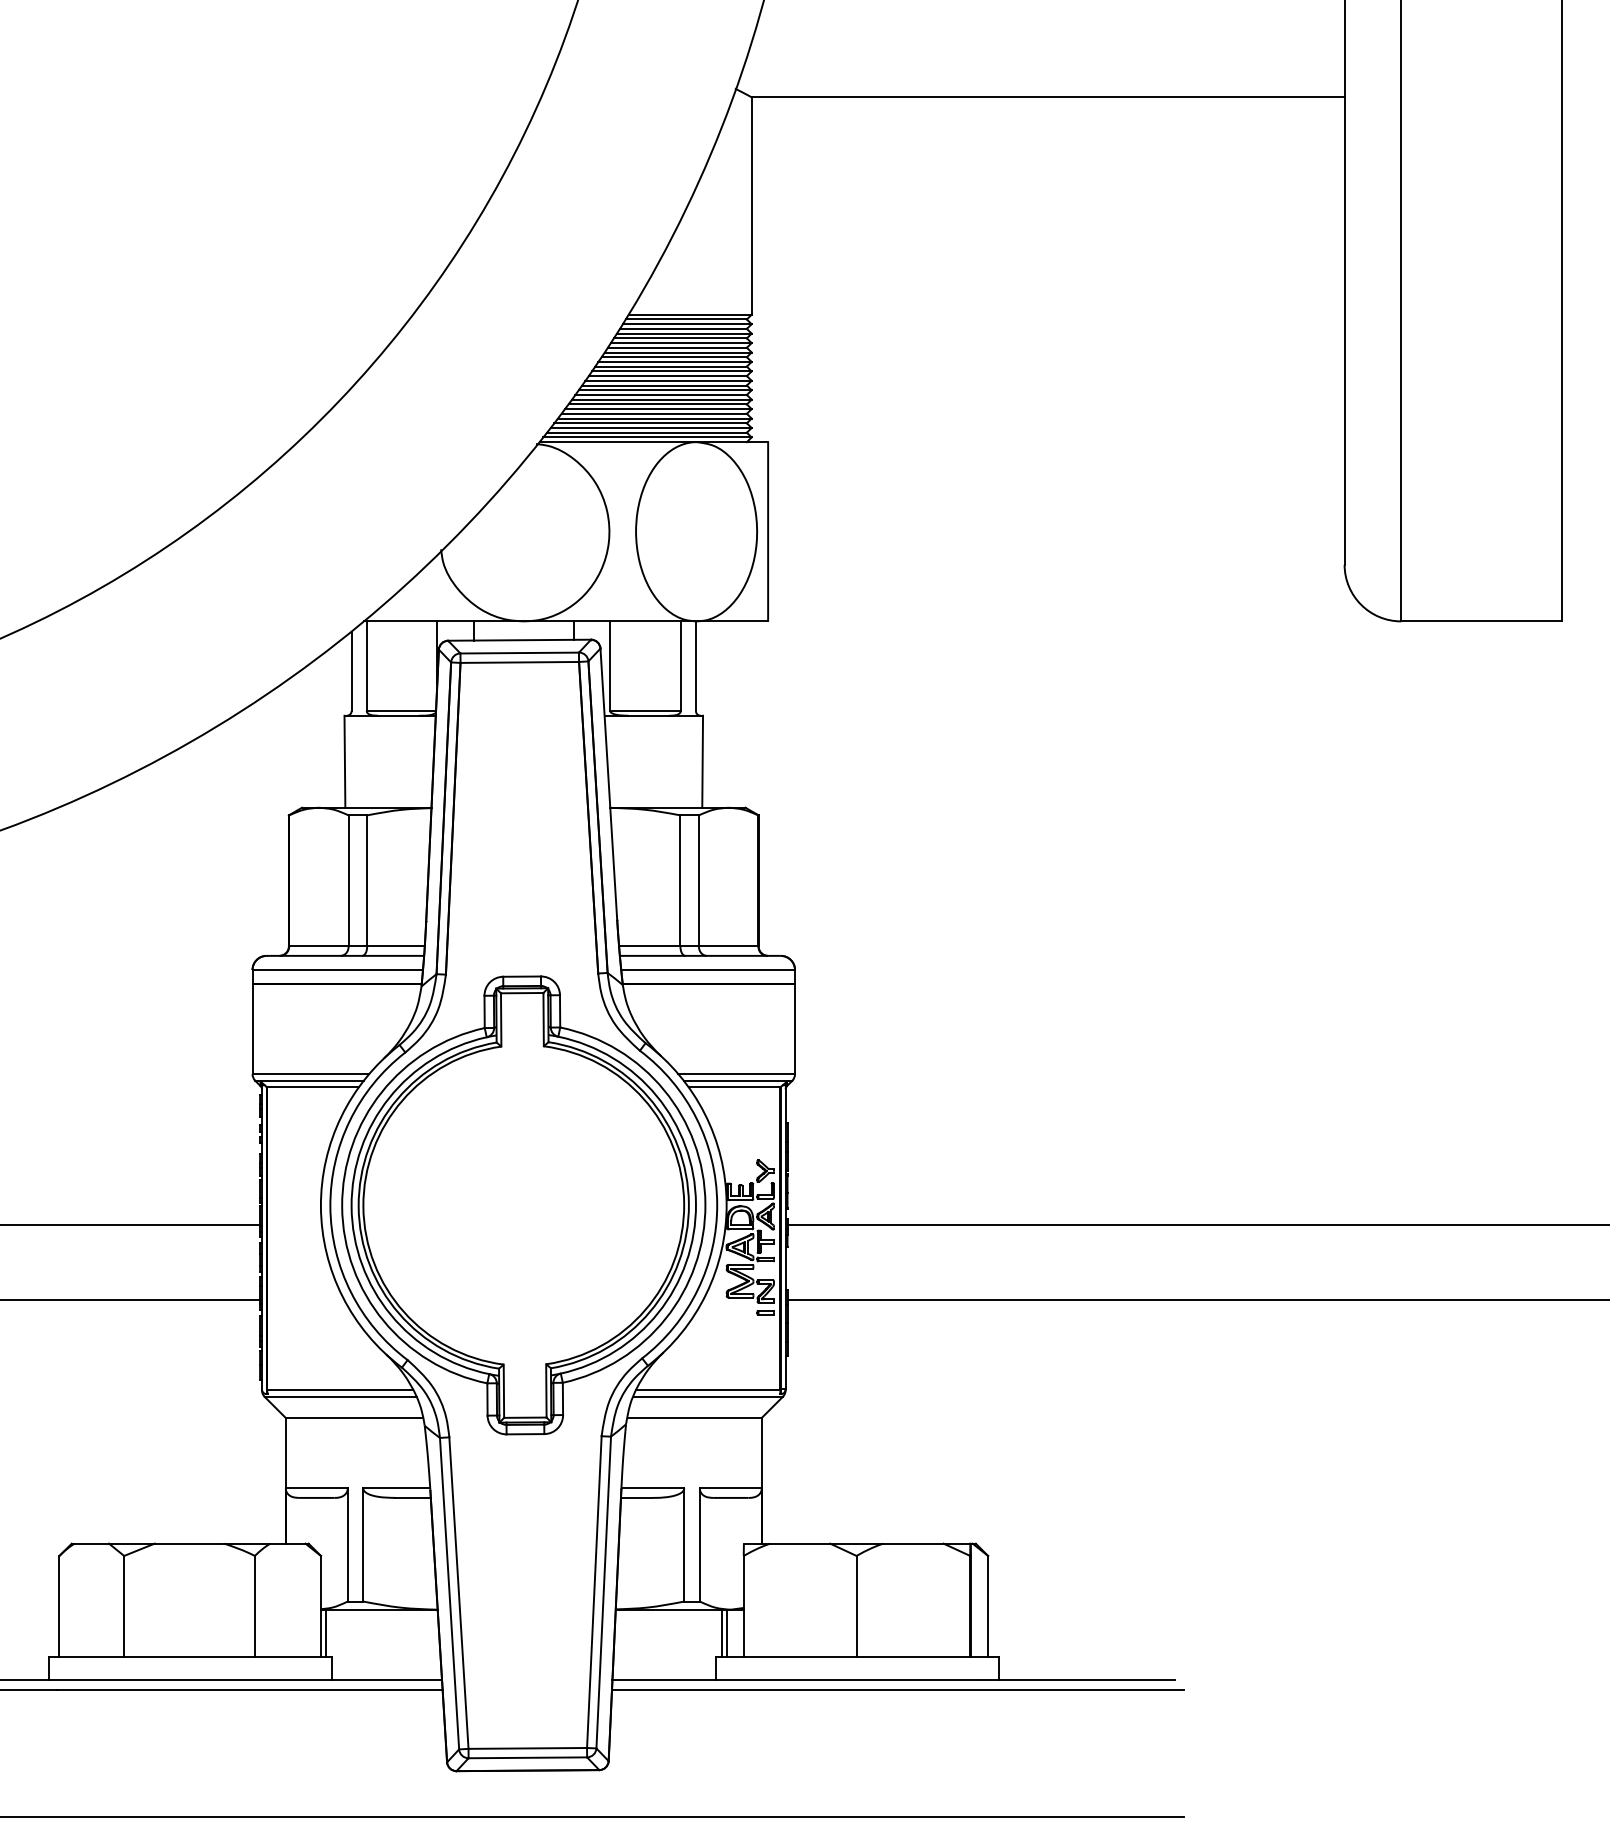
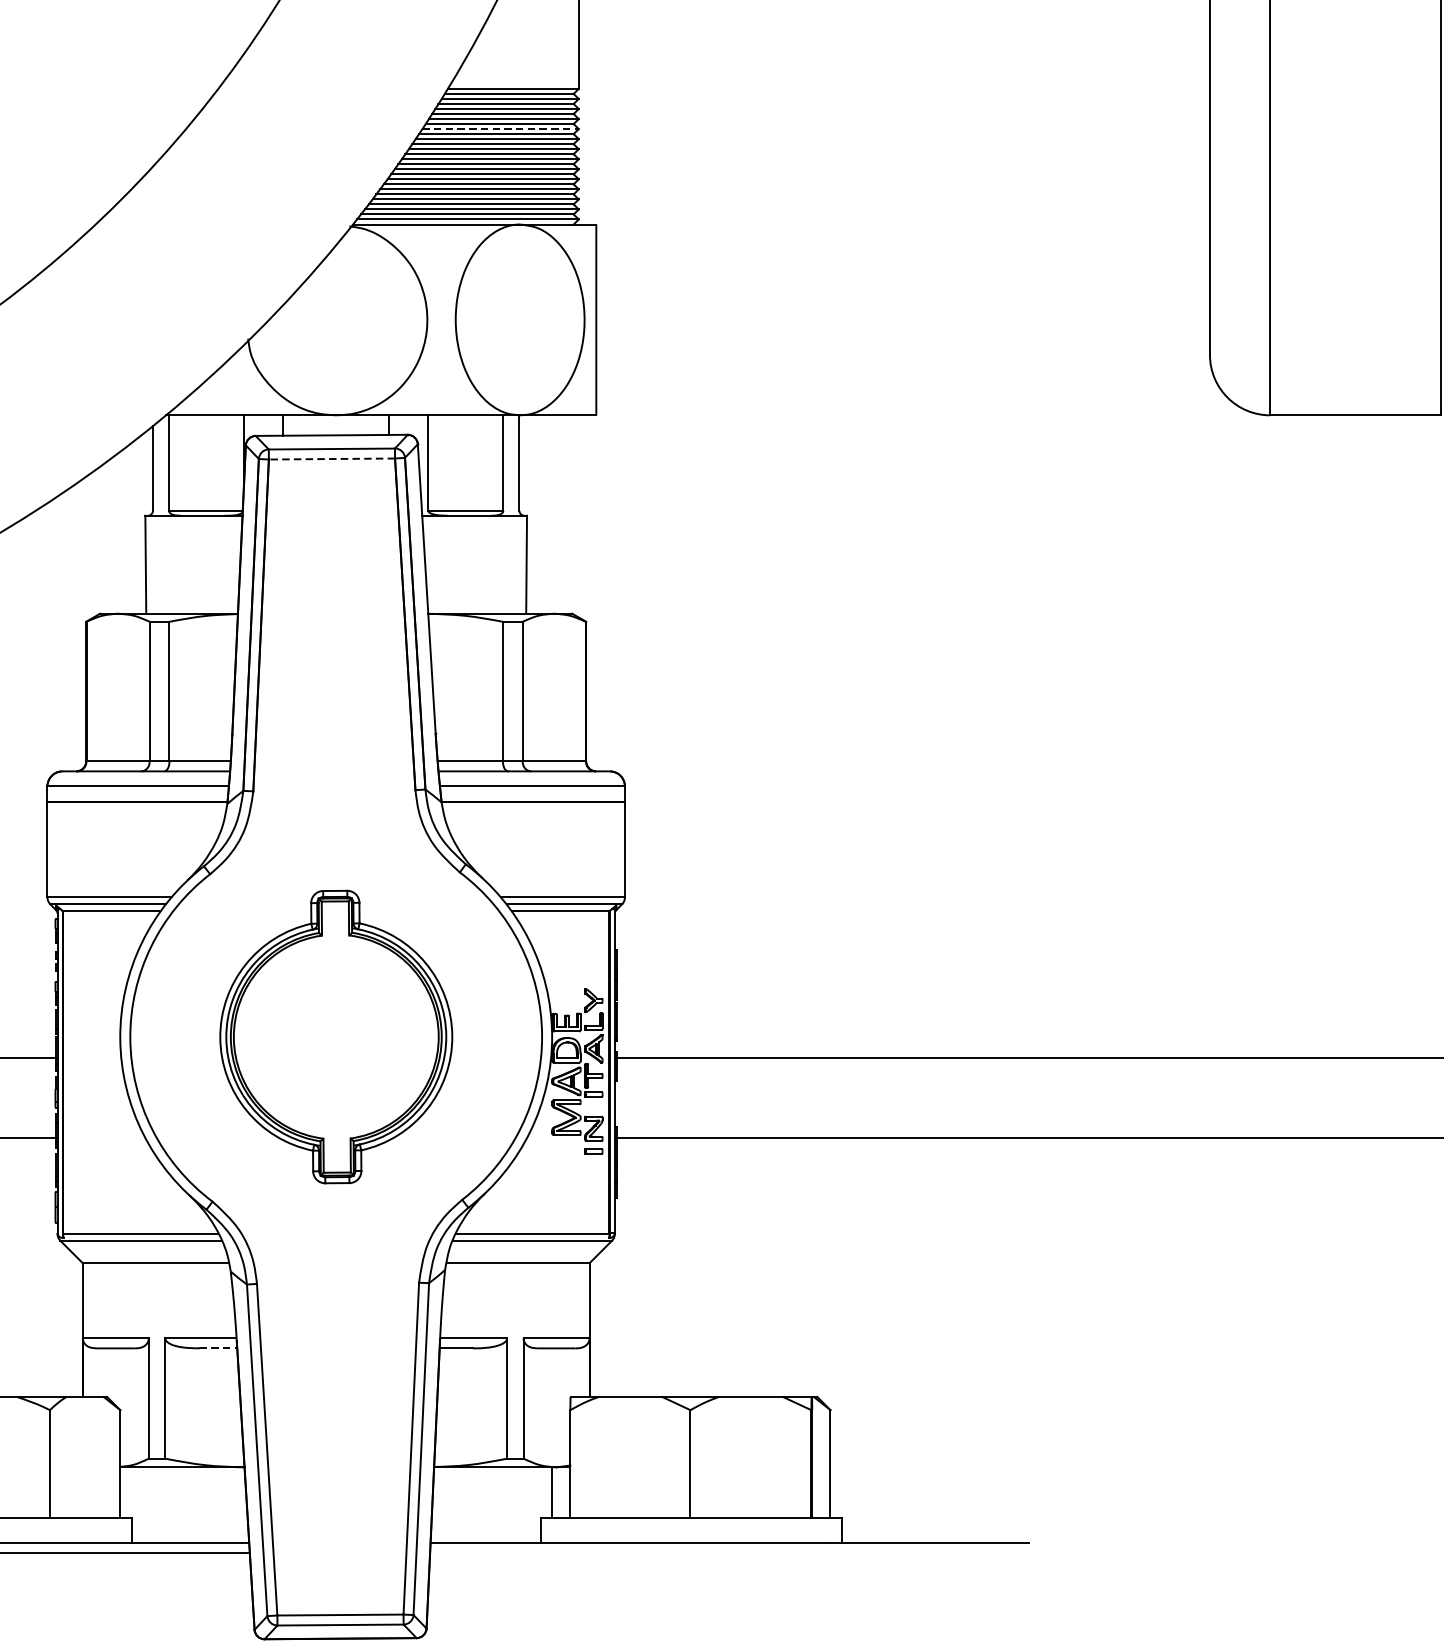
line: (678, 352) -> (500, 129), solid -> dashed
line: (519, 662) -> (331, 459), solid -> dashed
part: (523, 1205) -> (335, 1037), size x0.6
line: (413, 1497) -> (218, 1347), solid -> dashed
line: (326, 1632) -> (126, 1491), removed
line: (721, 1632) -> (546, 1491), removed
line: (898, 1689) -> (735, 1552), removed

